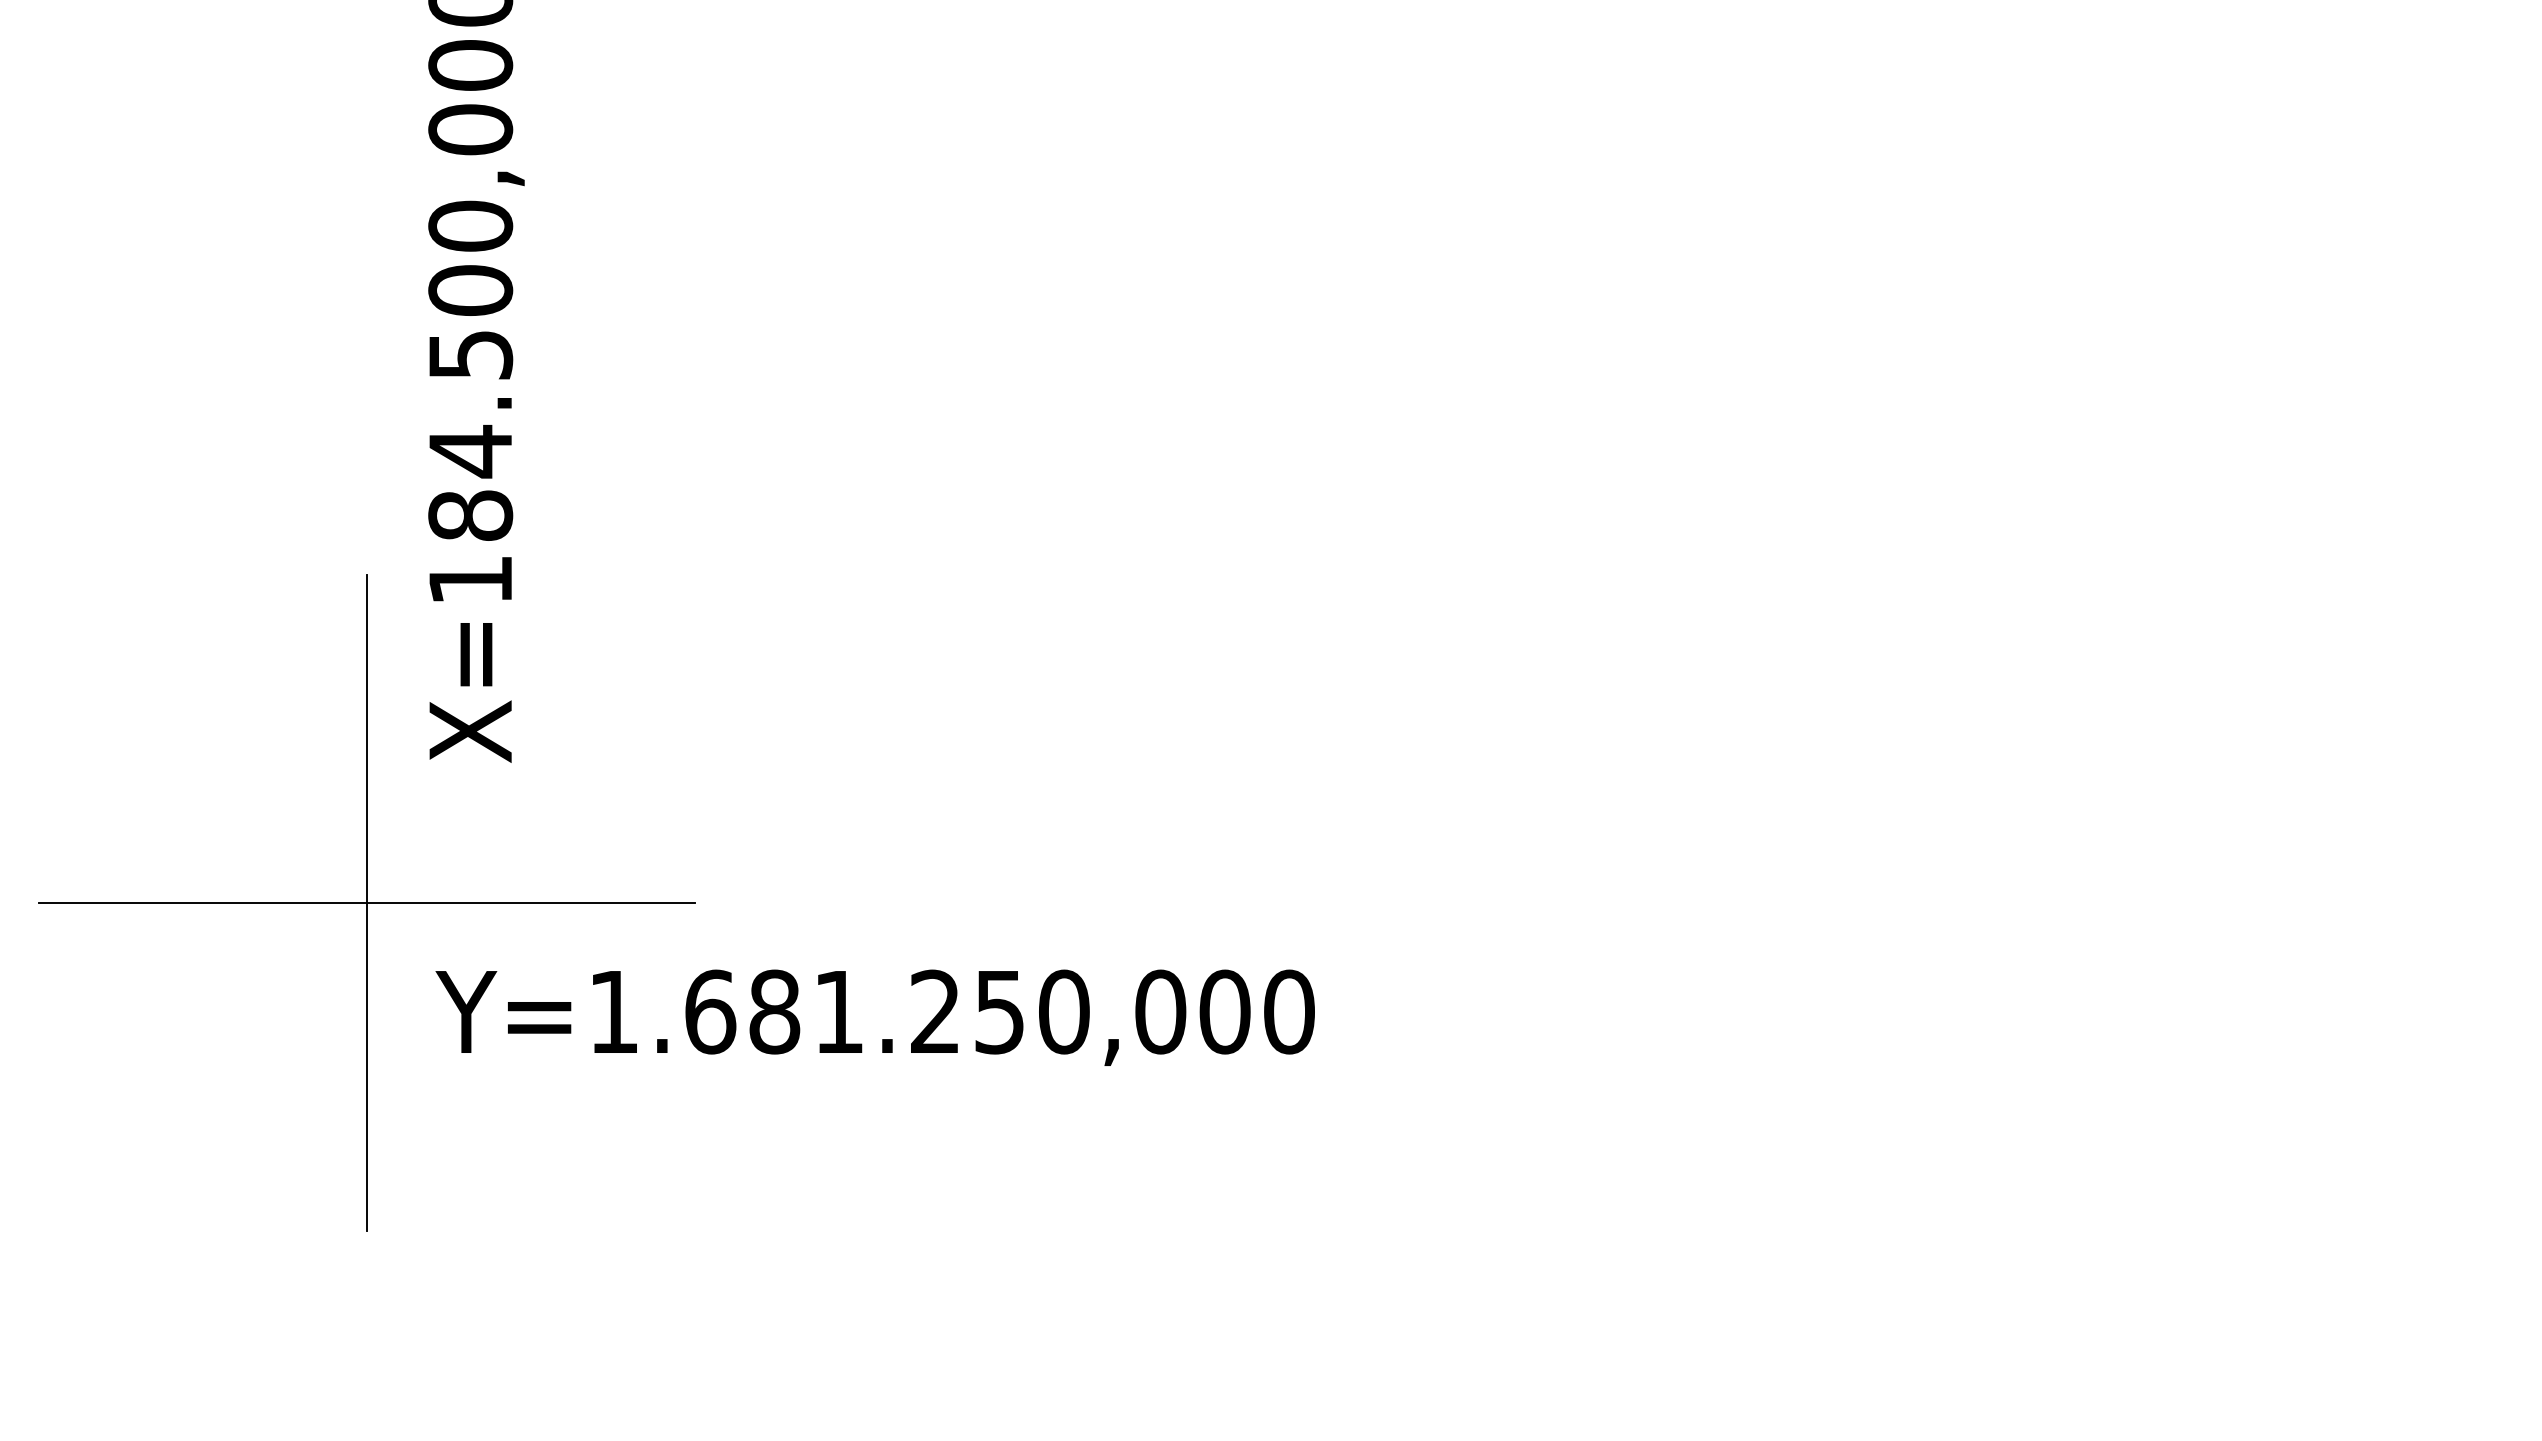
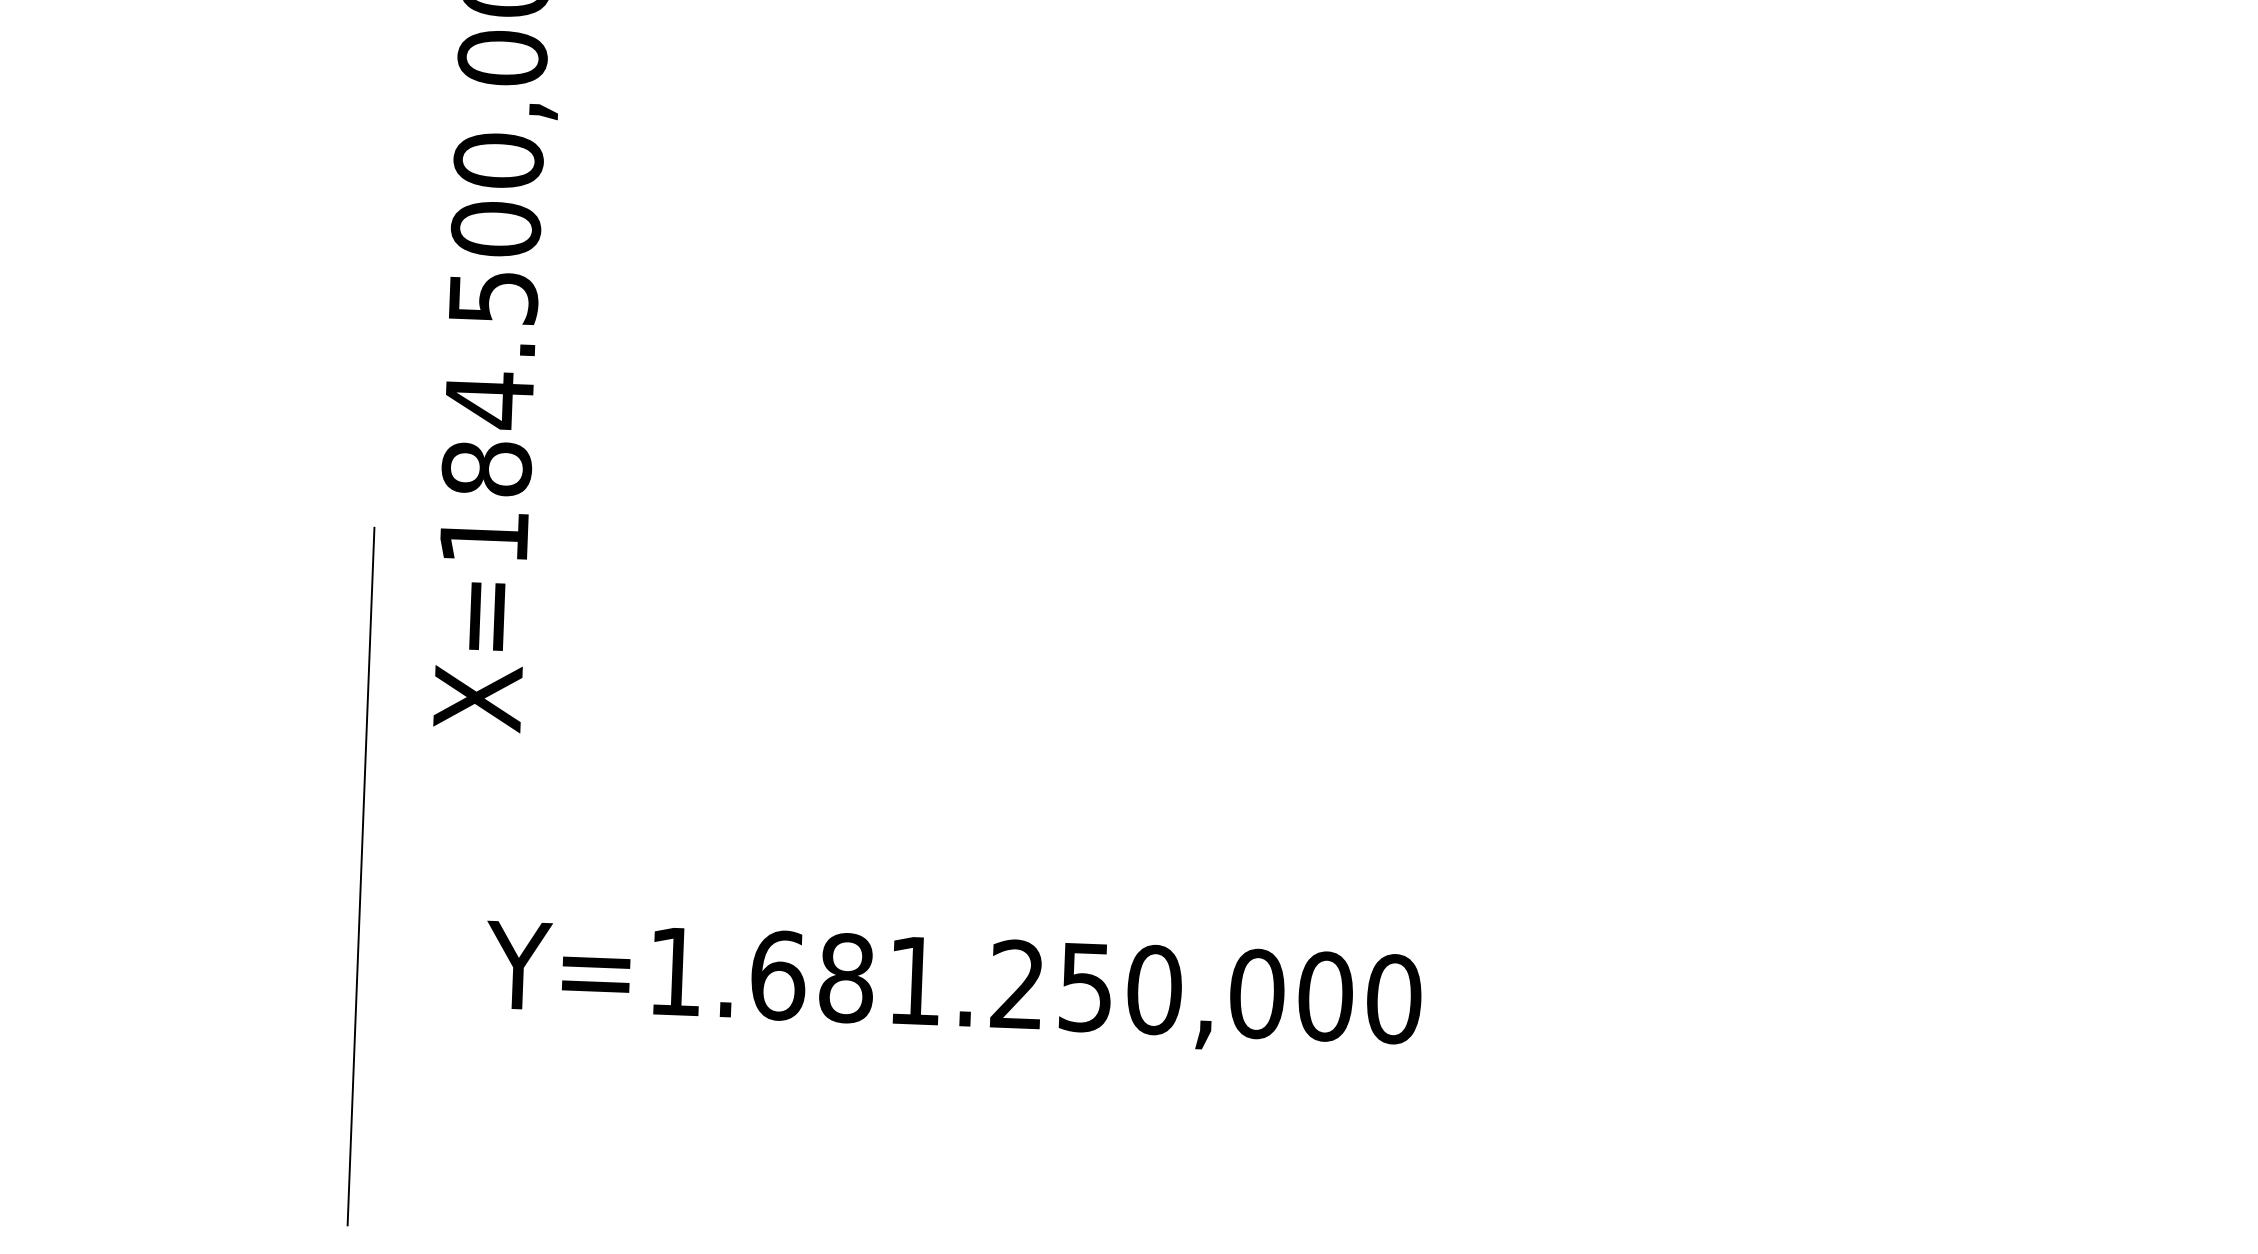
line: (367, 903) -> (361, 876), removed
text: (874, 1017) -> (952, 988), moved

